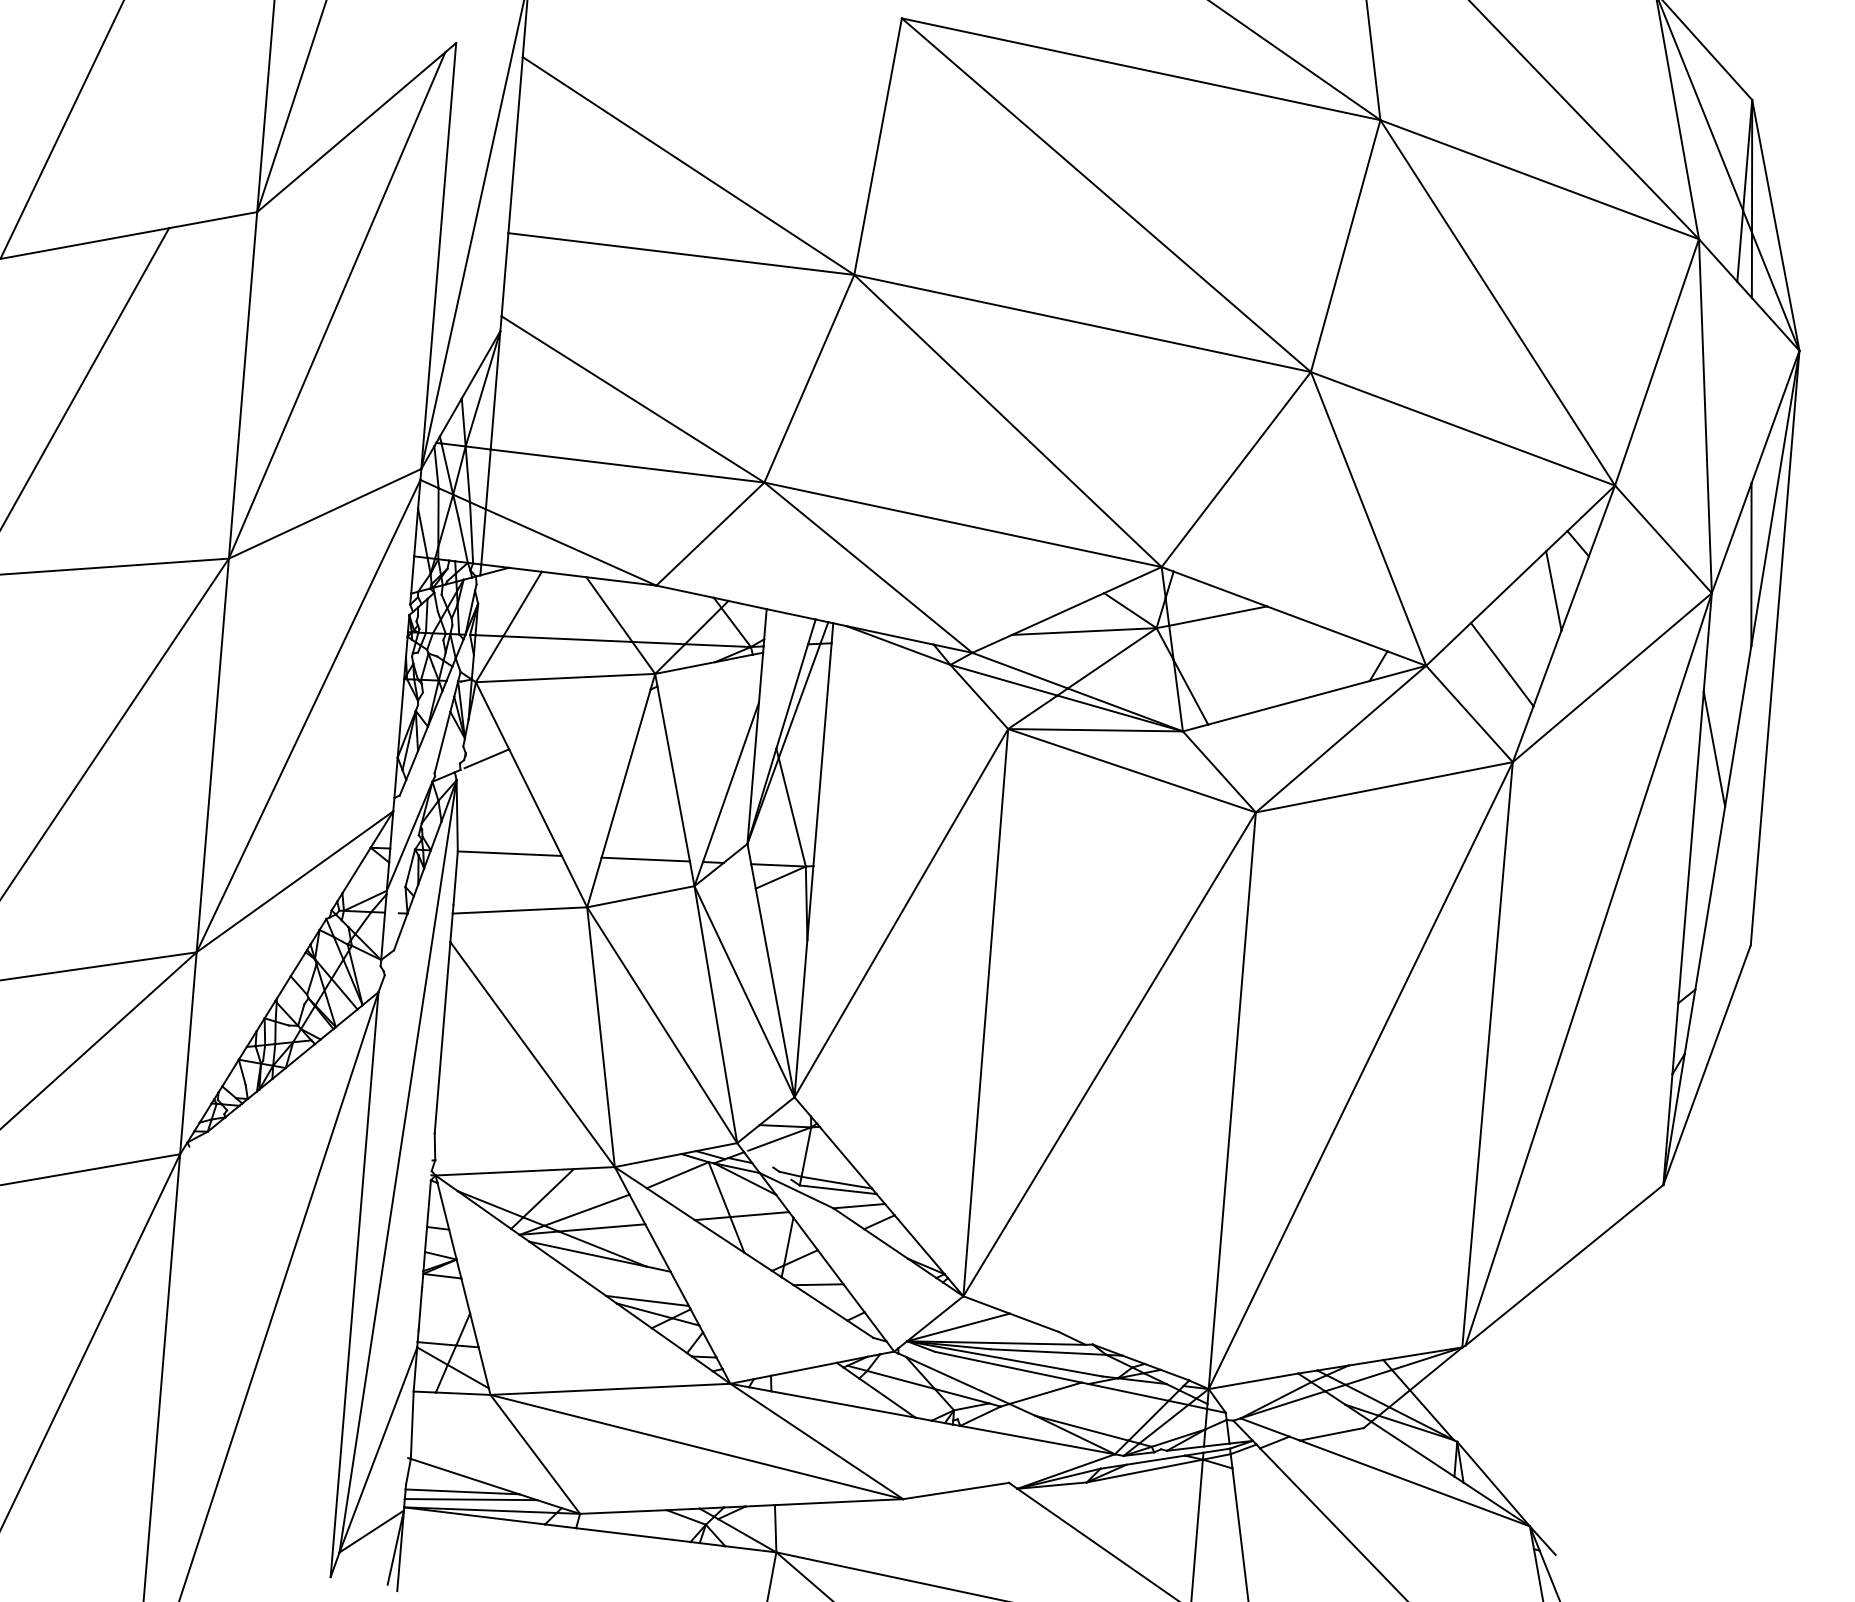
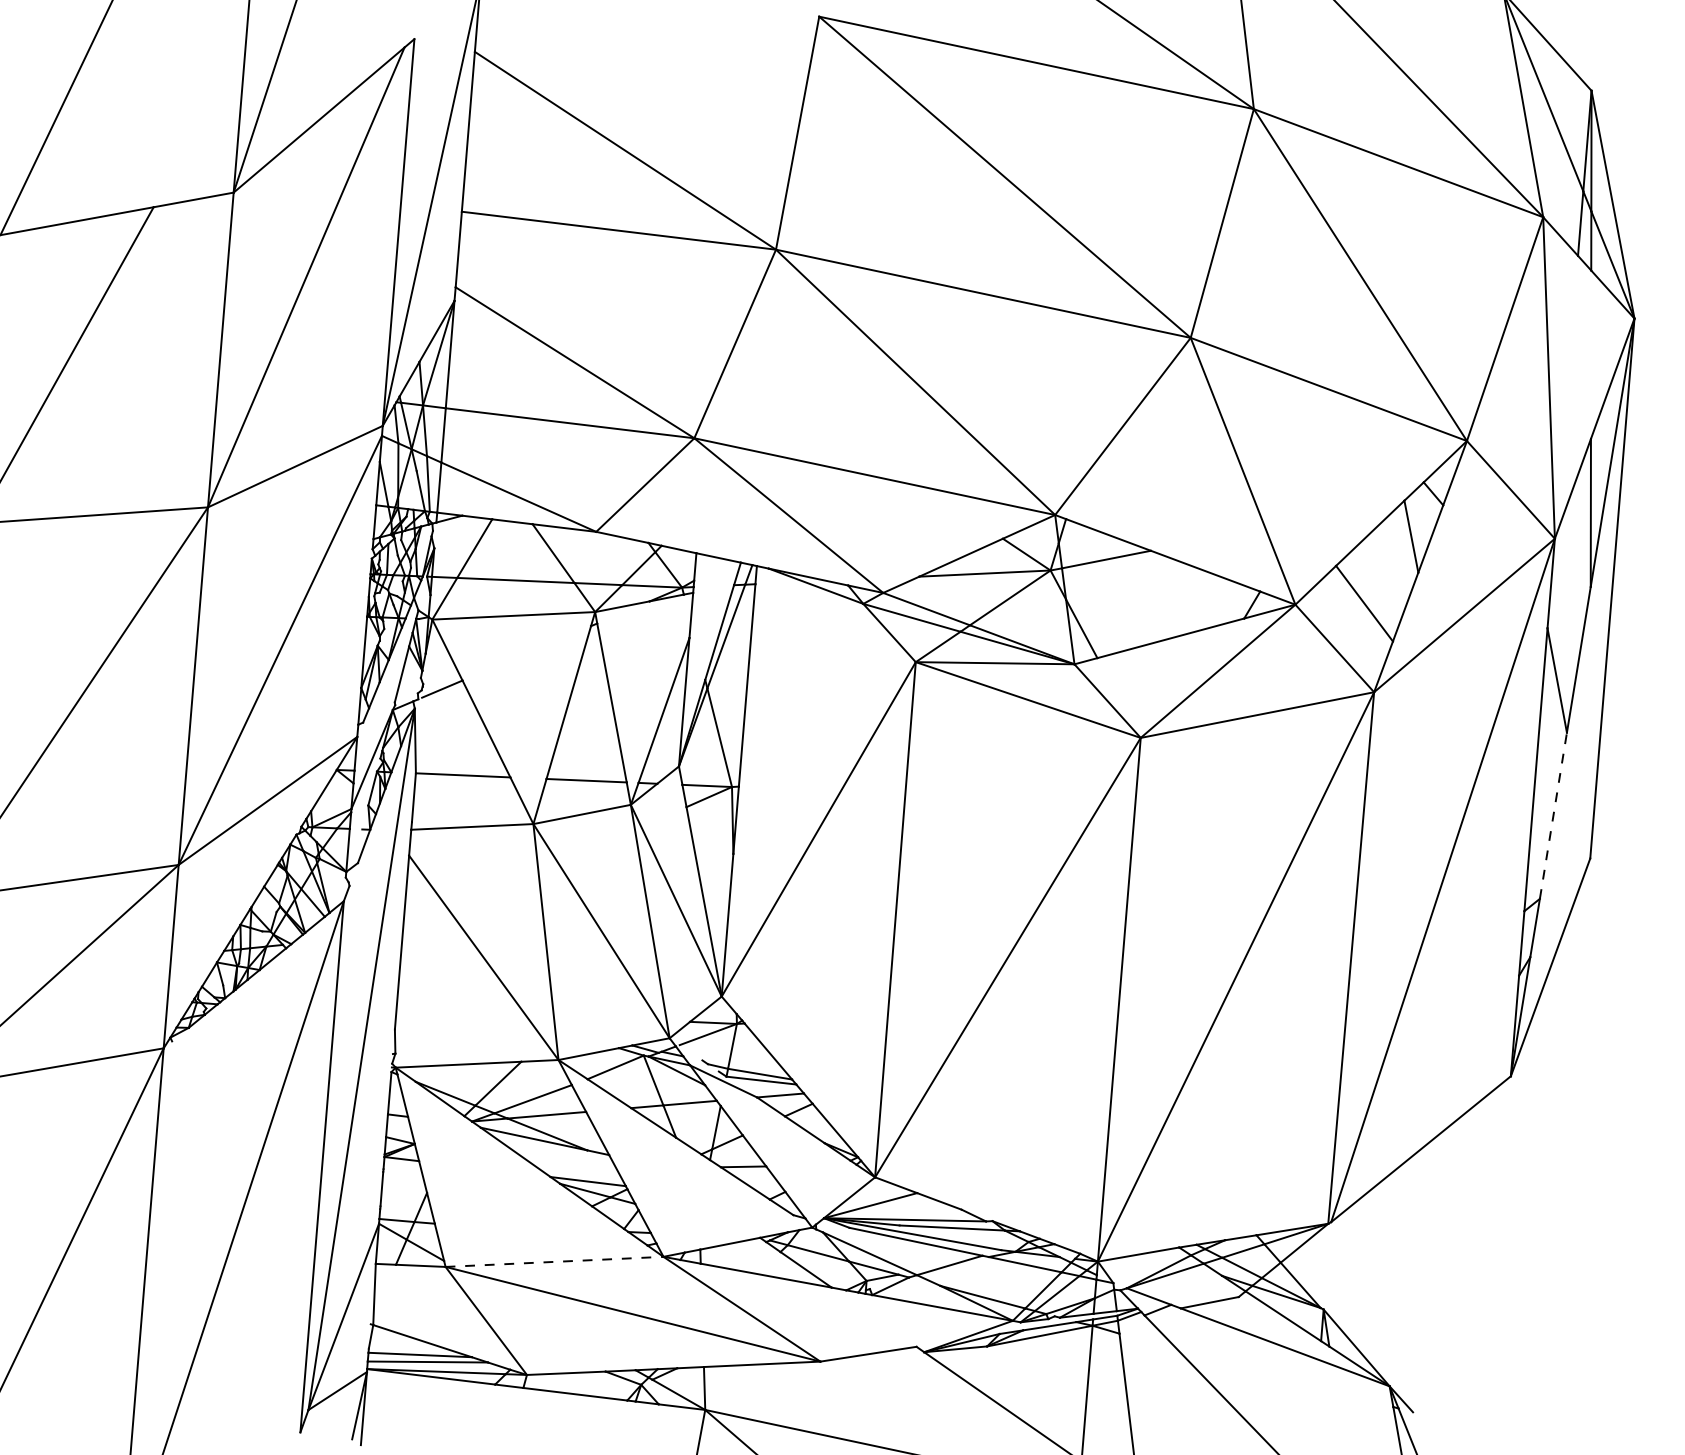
line: (1710, 897) -> (1553, 815), solid -> dashed
line: (611, 1388) -> (555, 1261), solid -> dashed

